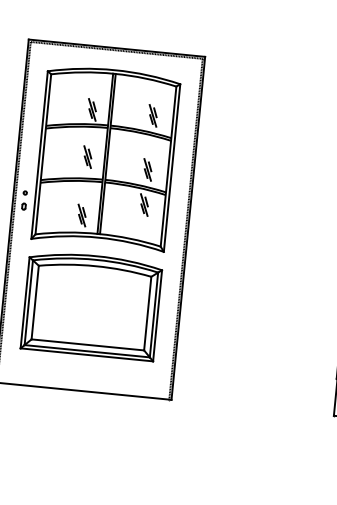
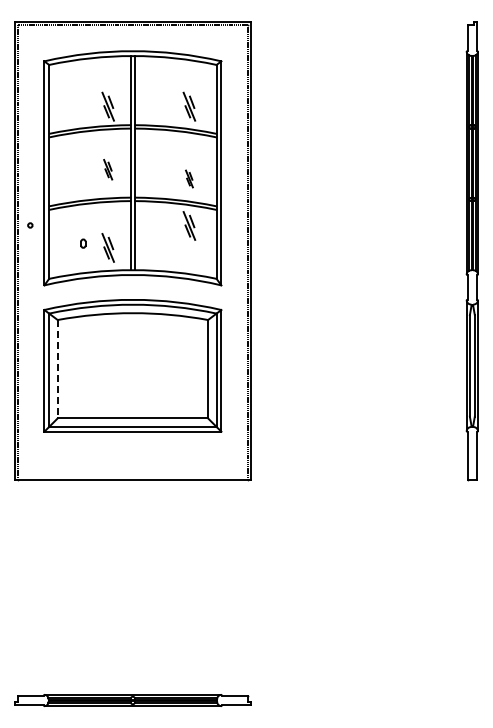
part: (87, 156) -> (107, 169), size x0.7
part: (147, 169) -> (189, 178), size x0.6
part: (24, 206) -> (83, 243), moved
line: (35, 302) -> (57, 369), solid -> dashed

